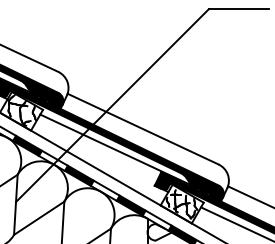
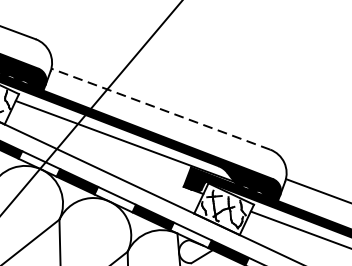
line: (142, 128) -> (159, 108), solid -> dashed

